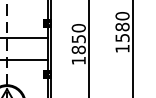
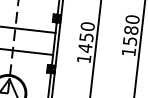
text: (78, 49) -> (85, 47), 1850 -> 1450

